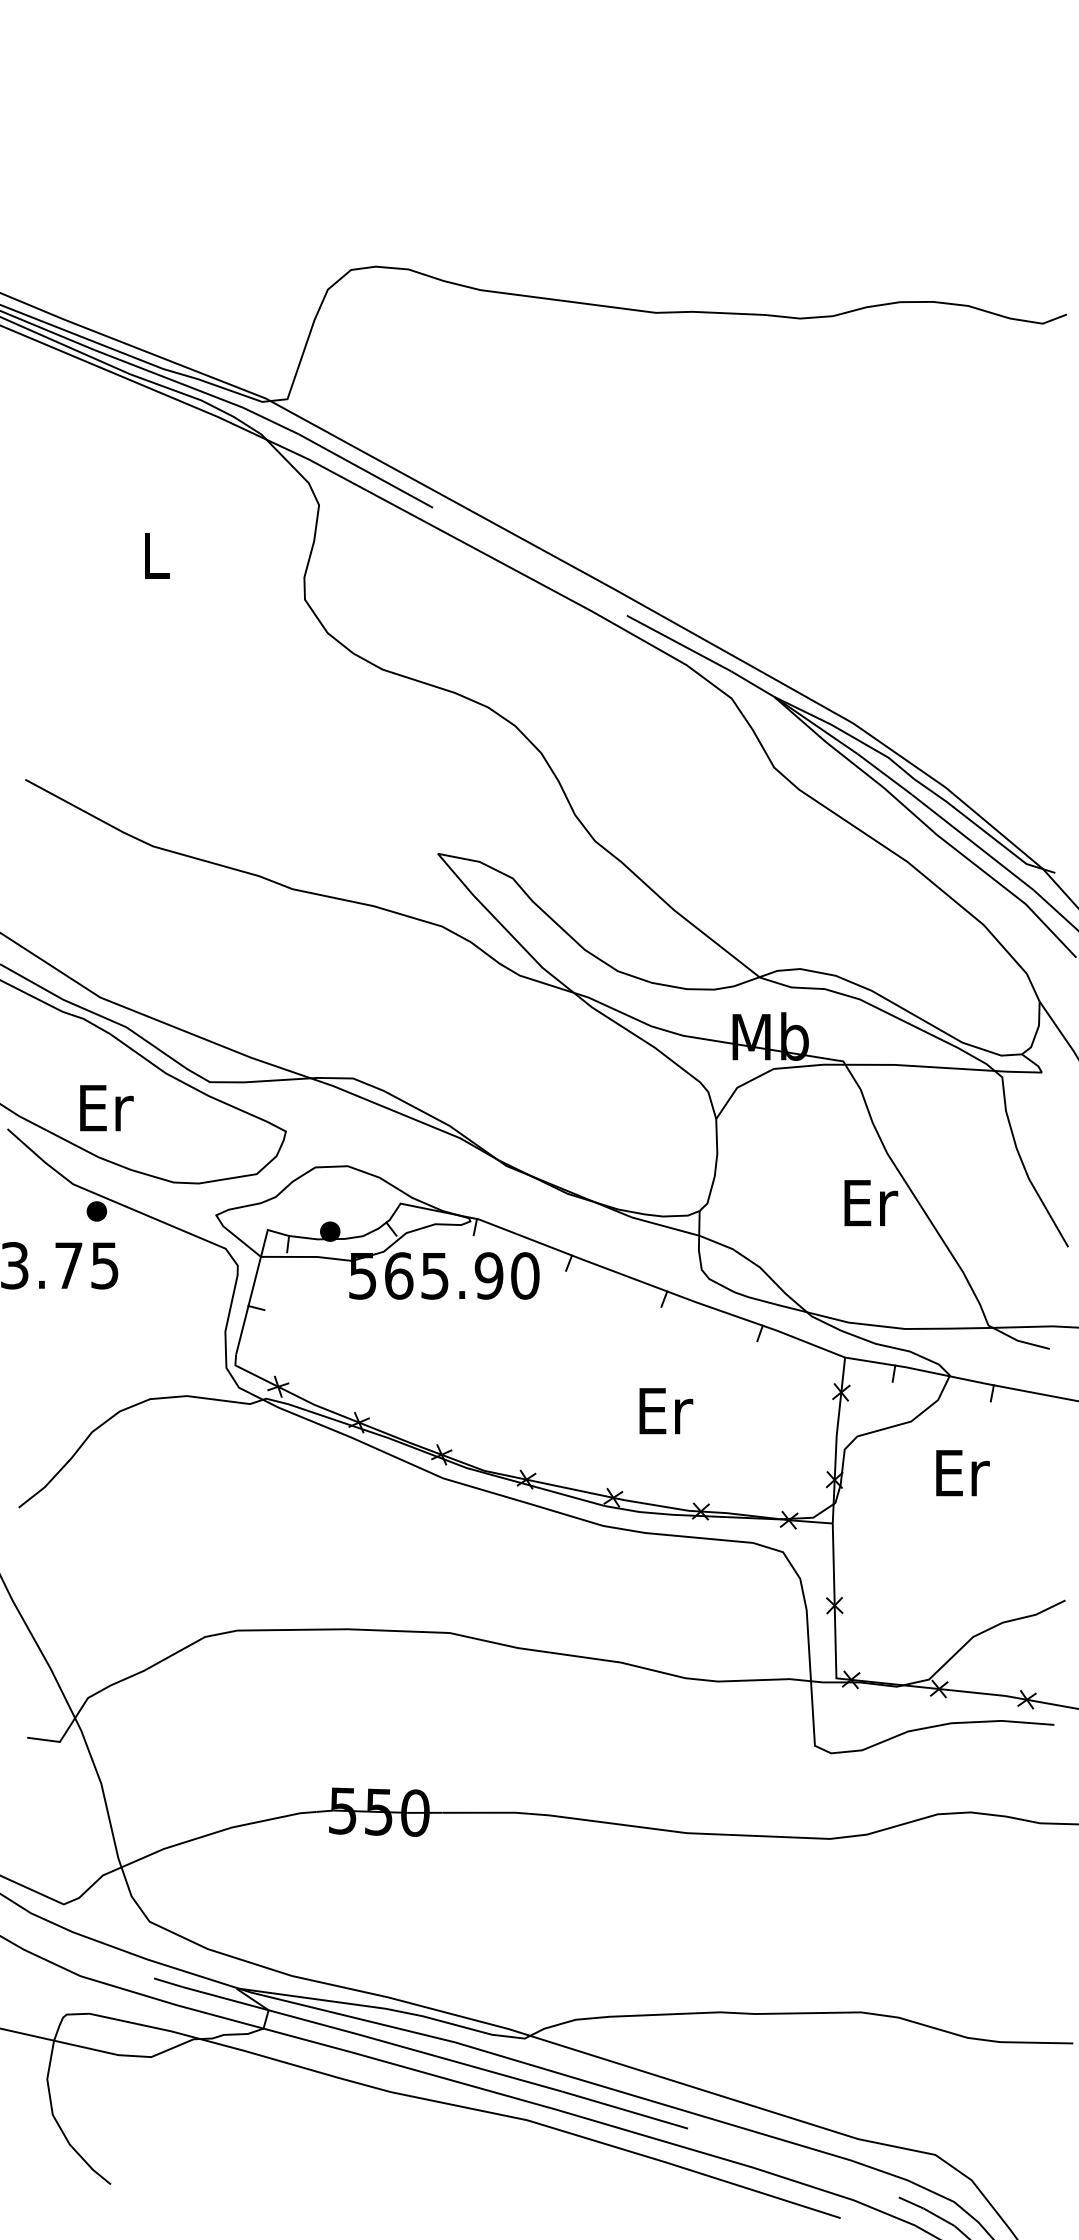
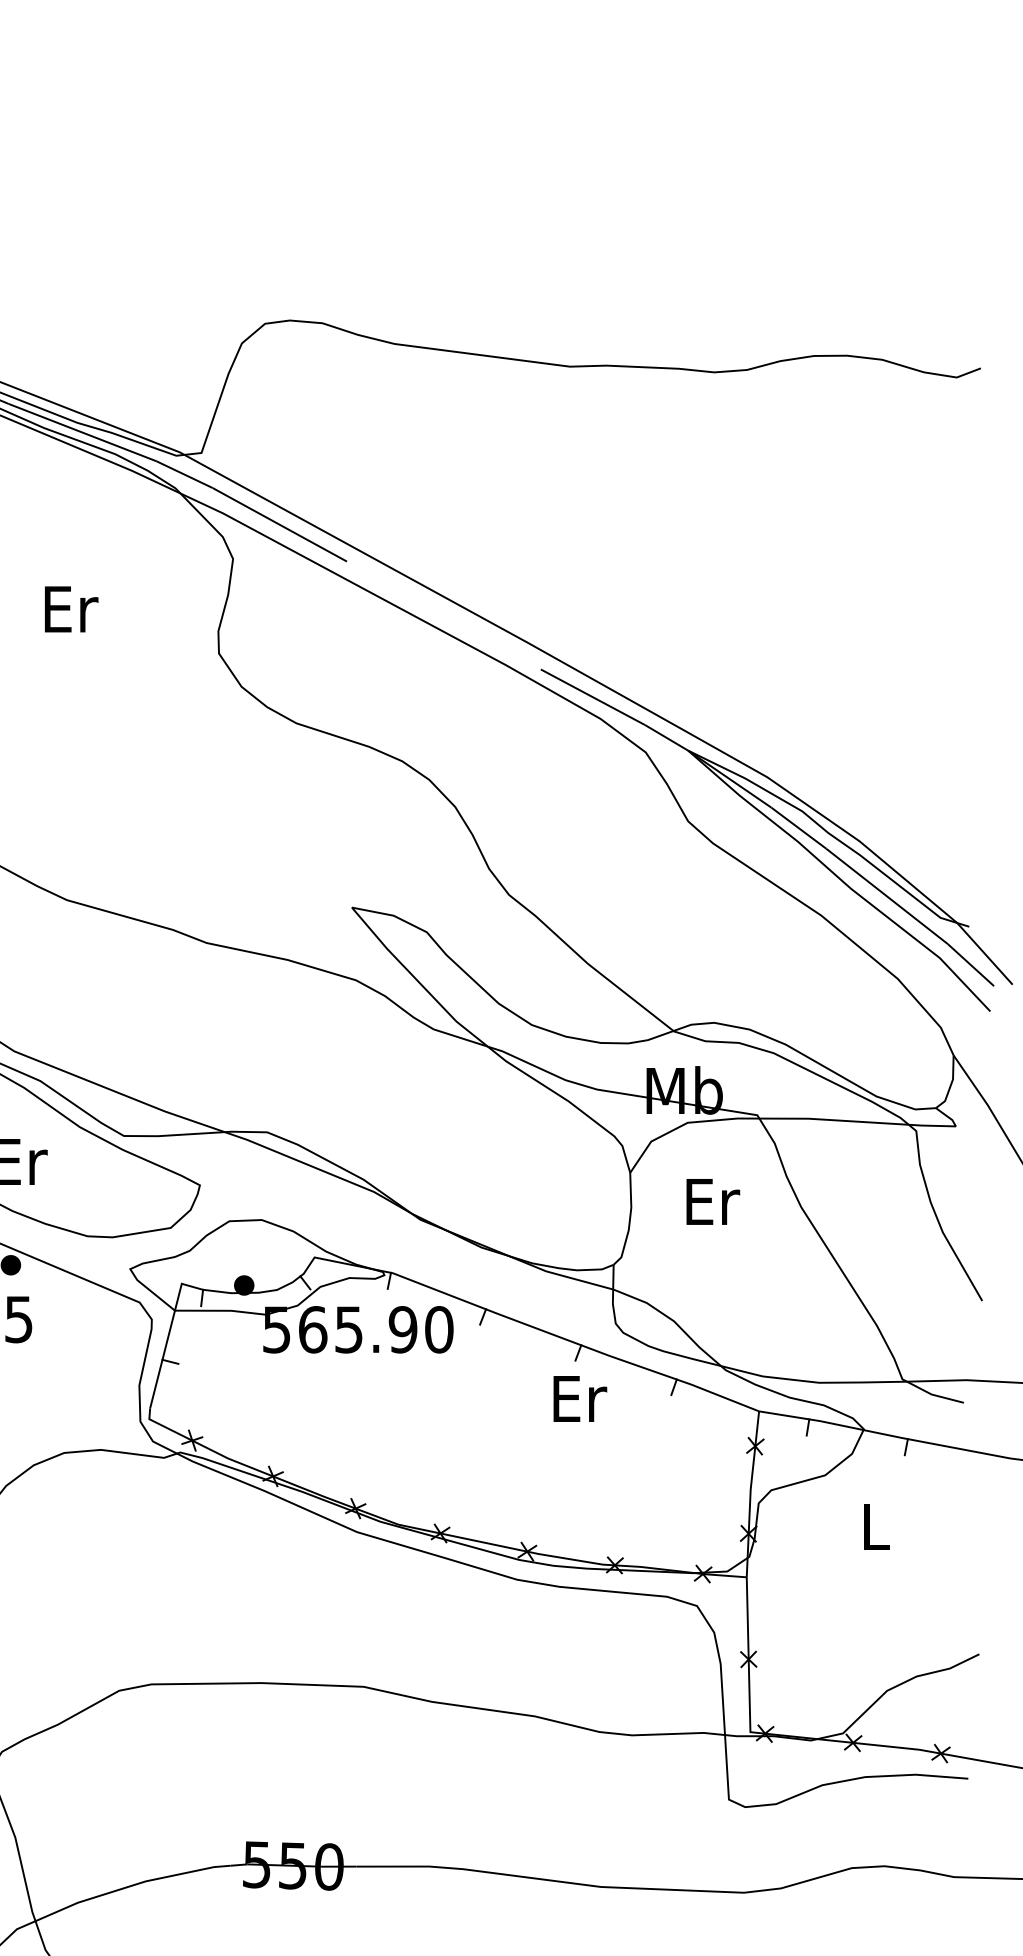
text: (157, 555) -> (71, 609), L -> Er
text: (871, 1203) -> (713, 1202), moved
text: (666, 1411) -> (580, 1399), moved
text: (962, 1473) -> (876, 1527), Er -> L

